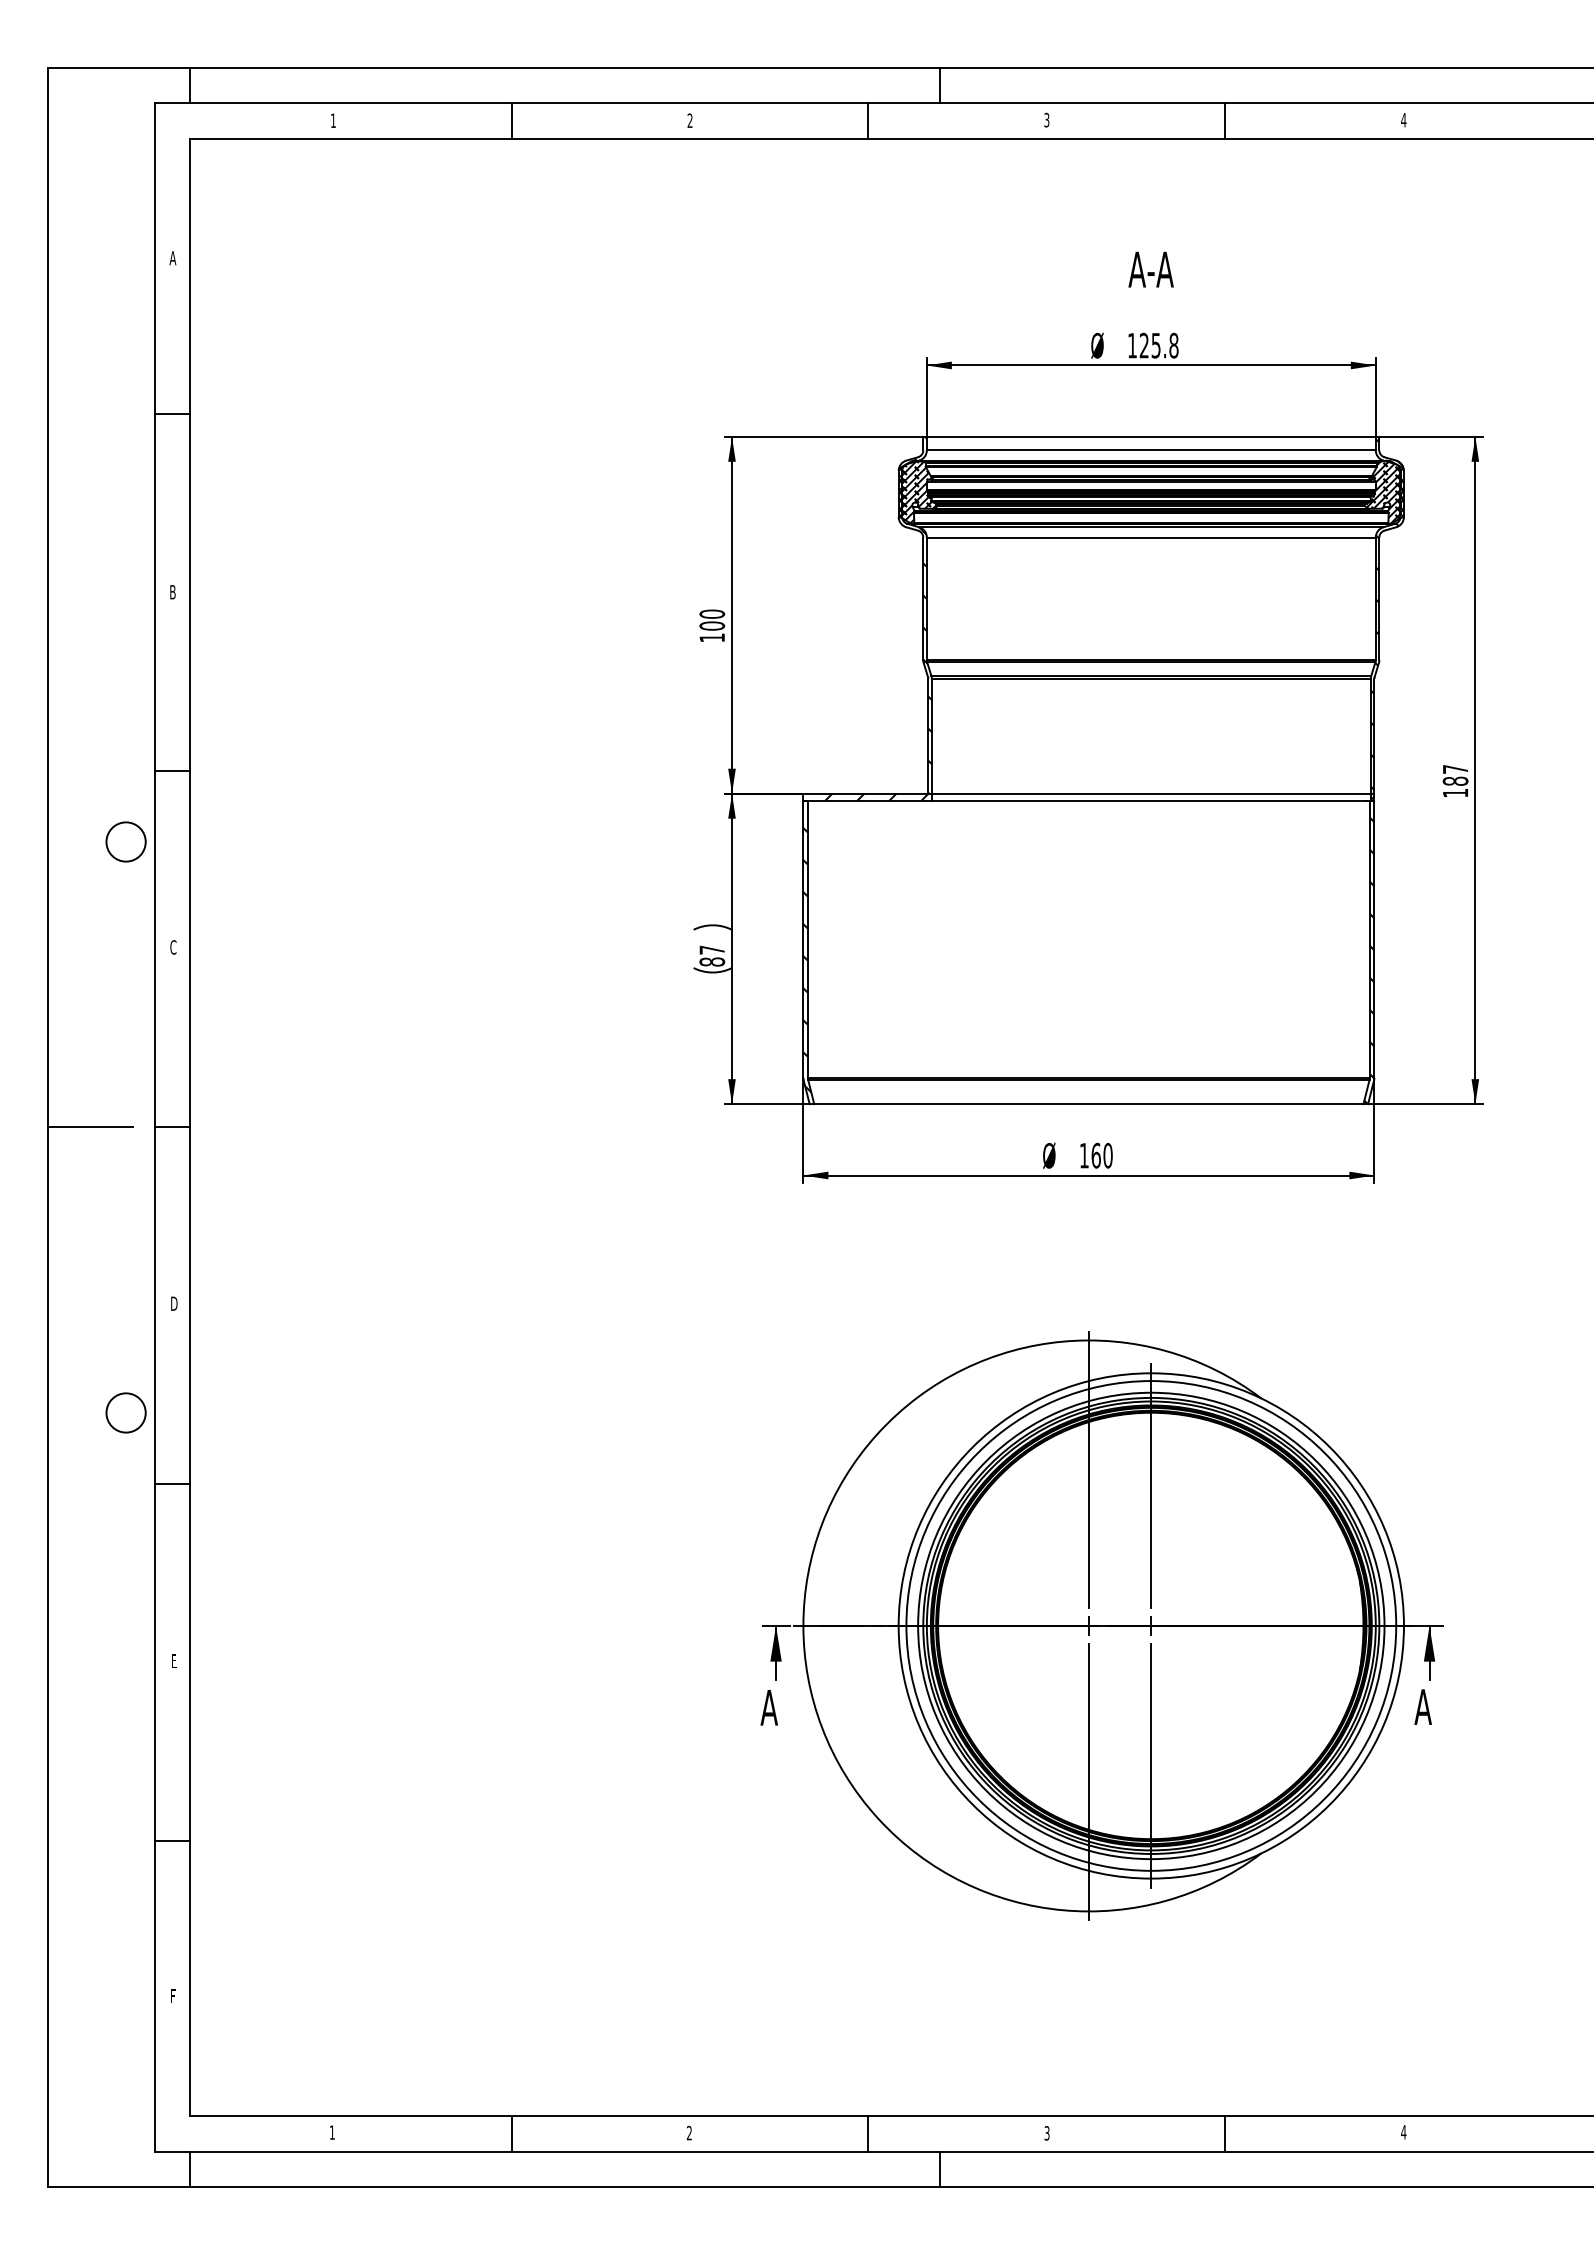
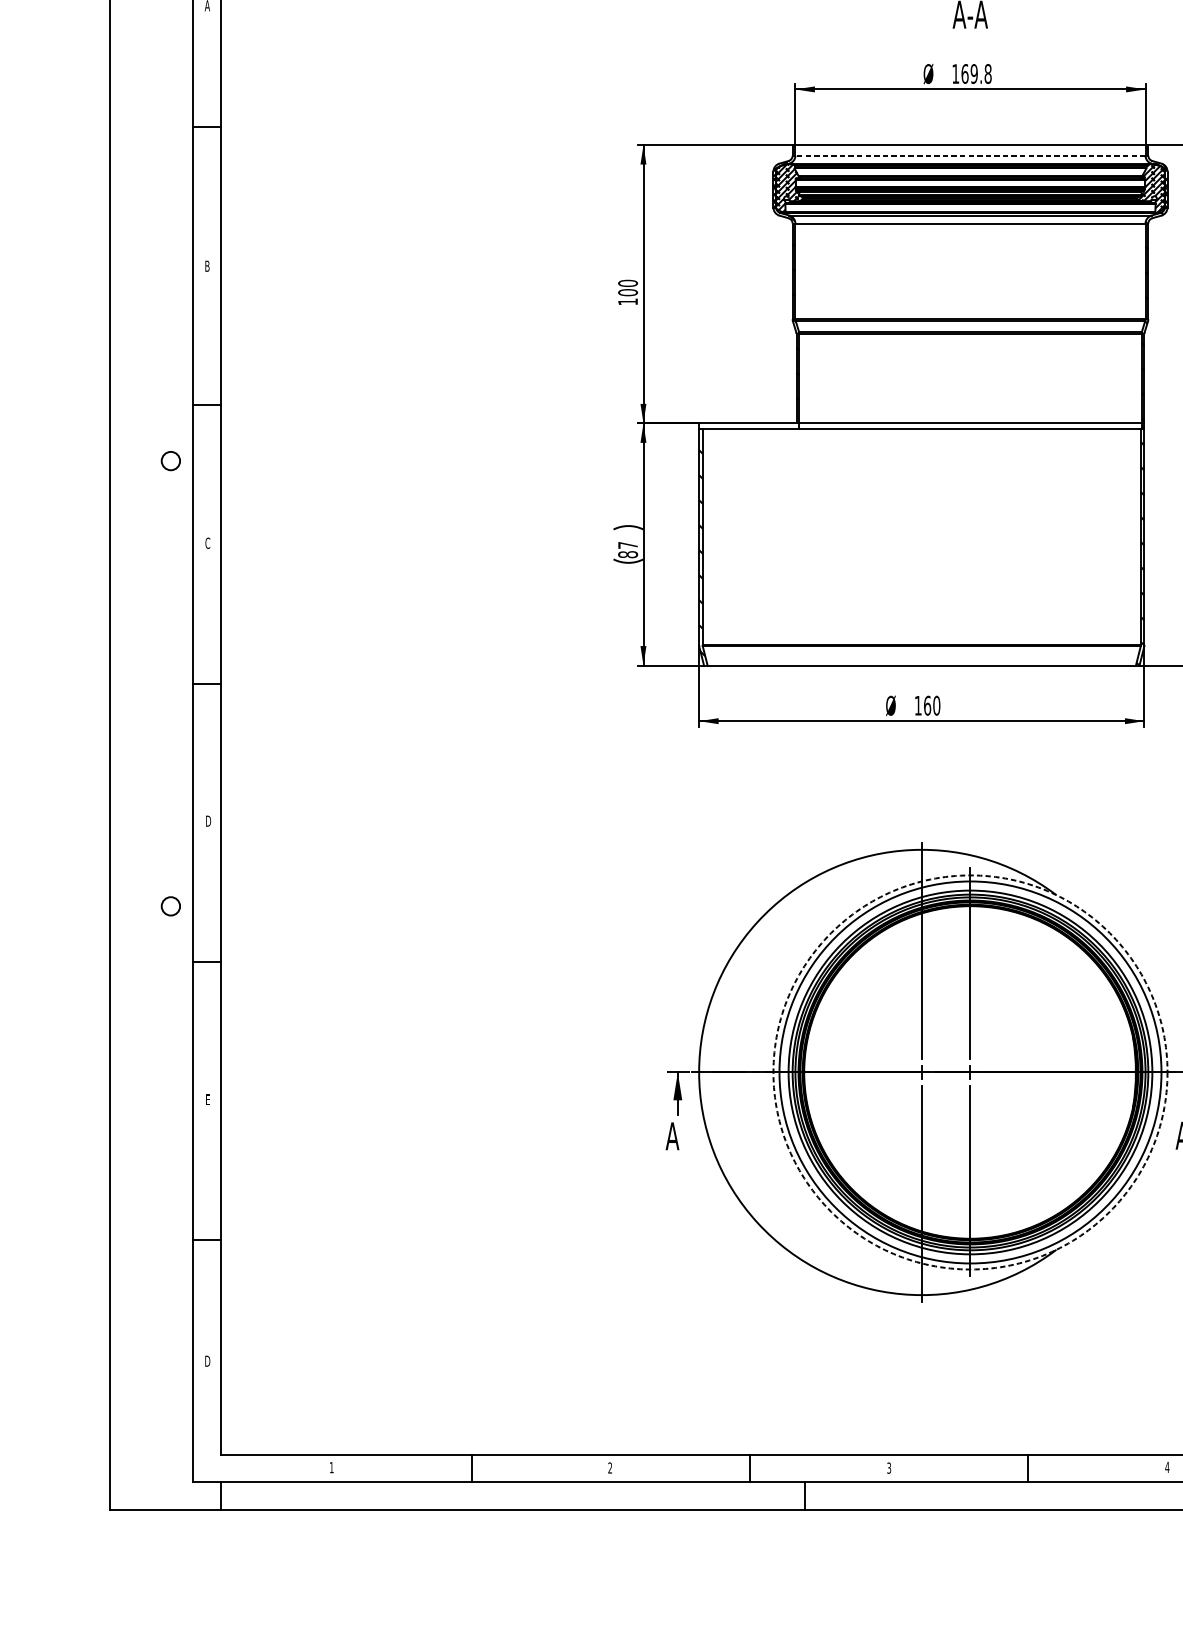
text: (1149, 345) -> (969, 73), 125.8 -> 169.8
line: (1150, 450) -> (969, 155), solid -> dashed
hatch: (876, 796) -> (756, 425), removed
circle: (125, 841) -> (170, 460), size x0.6
line: (90, 1127) -> (143, 683), removed
circle: (125, 1412) -> (170, 906), size x0.6
circle: (1150, 1625) -> (969, 1072), solid -> dashed
text: (173, 1996) -> (207, 1361), F -> D

